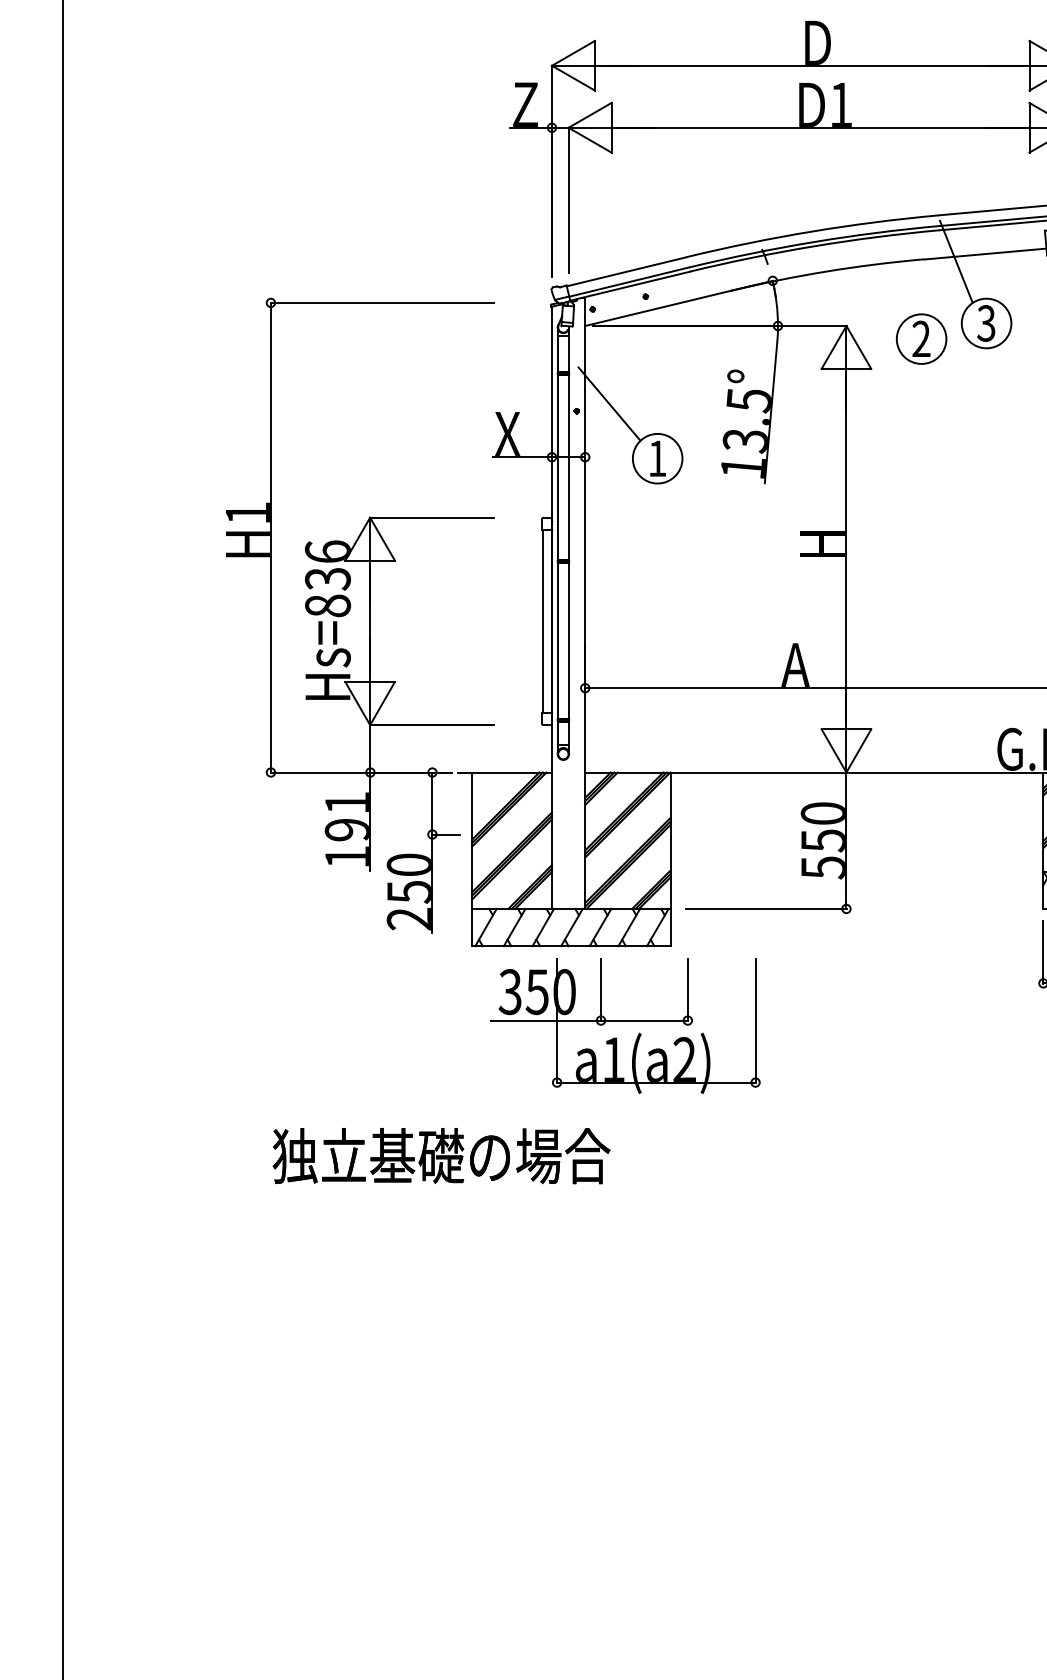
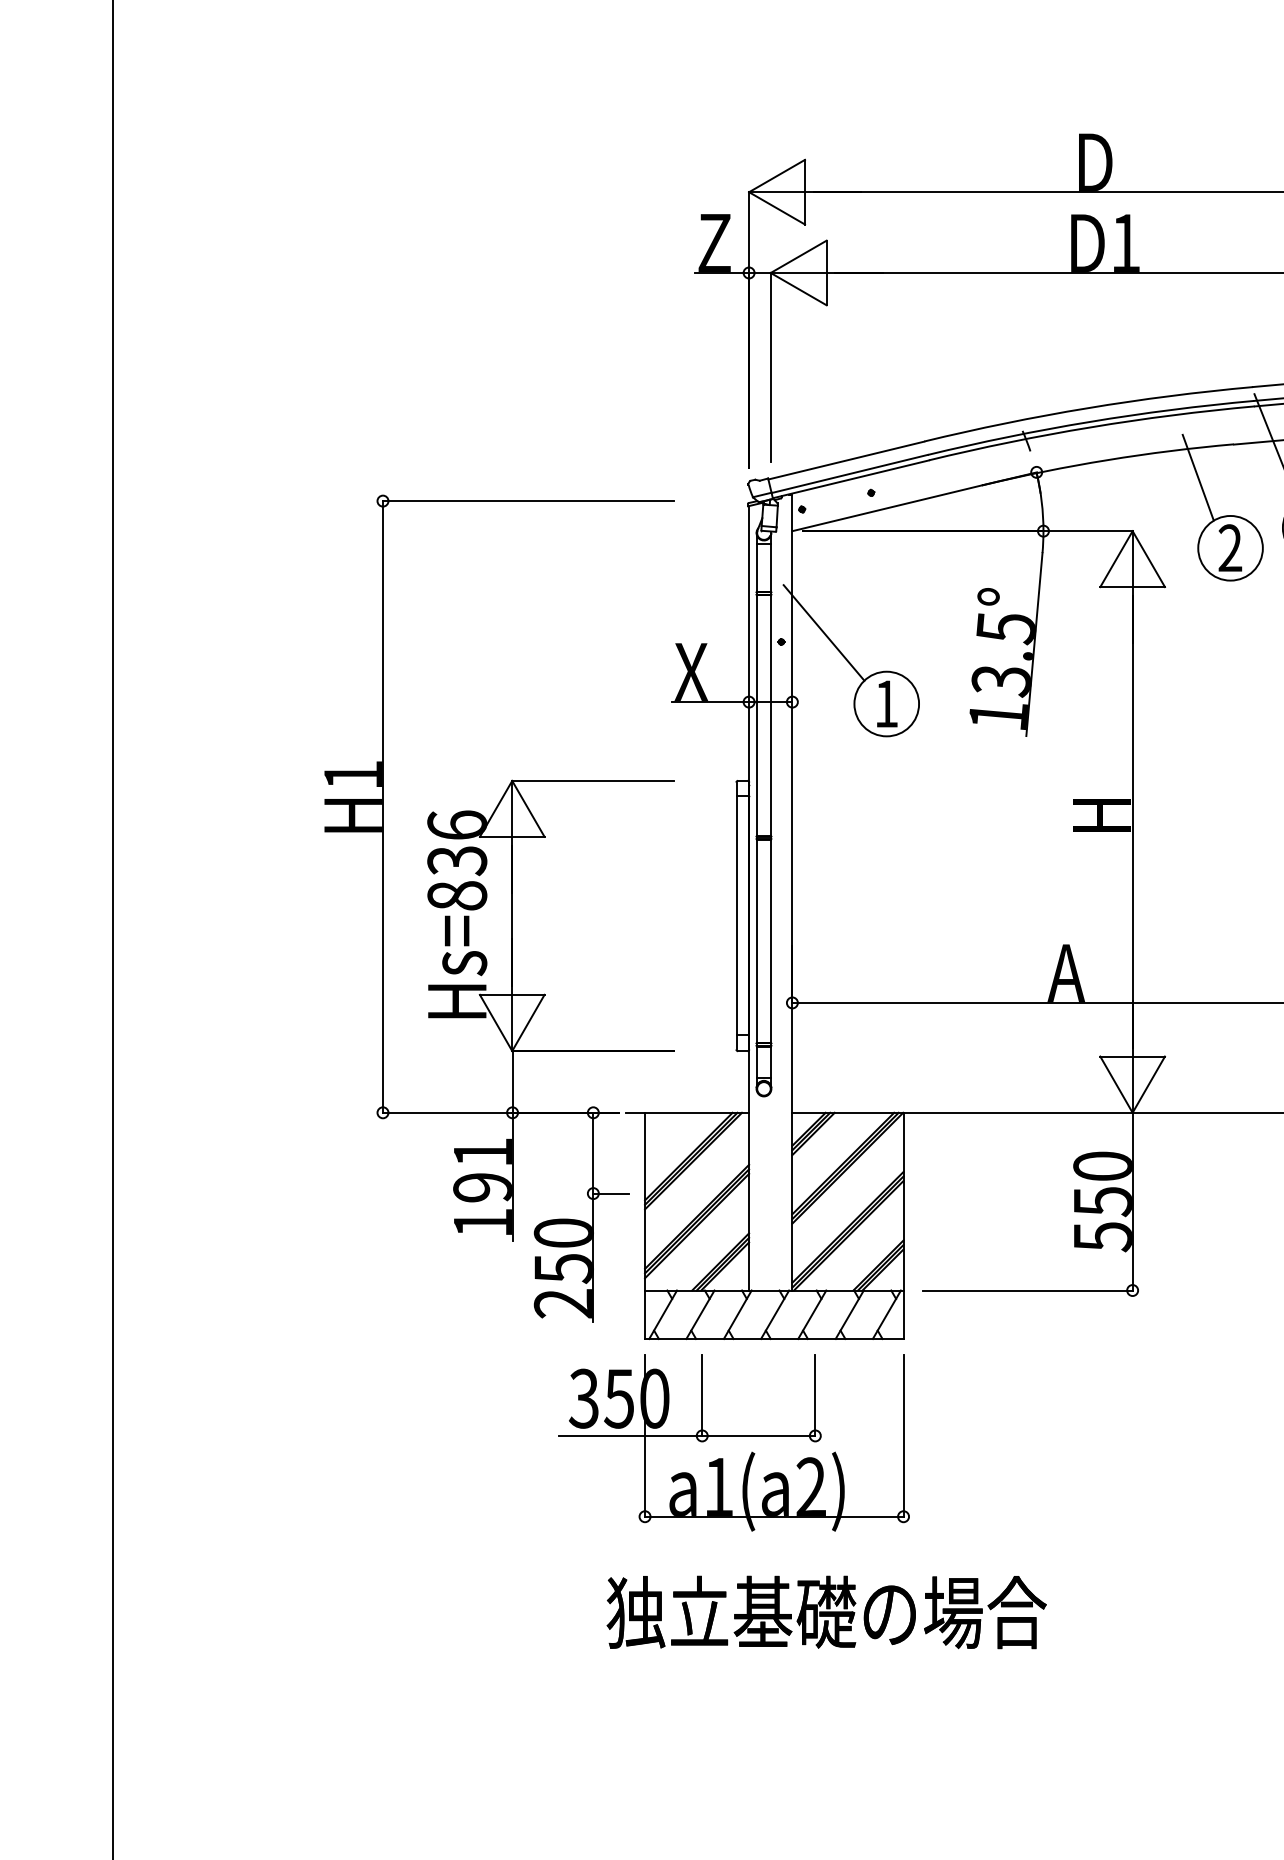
line: (896, 284) -> (1197, 477), added
part: (625, 1025) -> (734, 1442), moved
text: (441, 1156) -> (826, 1612), moved

